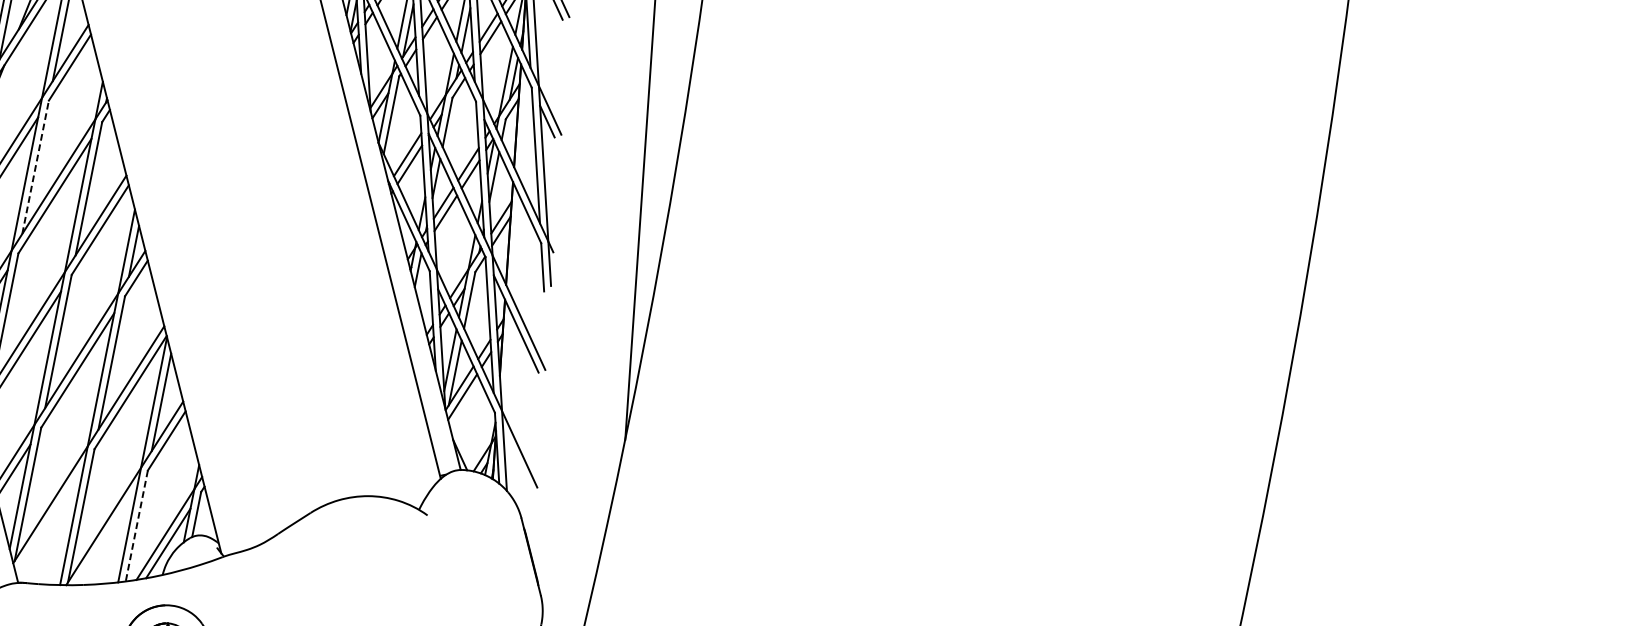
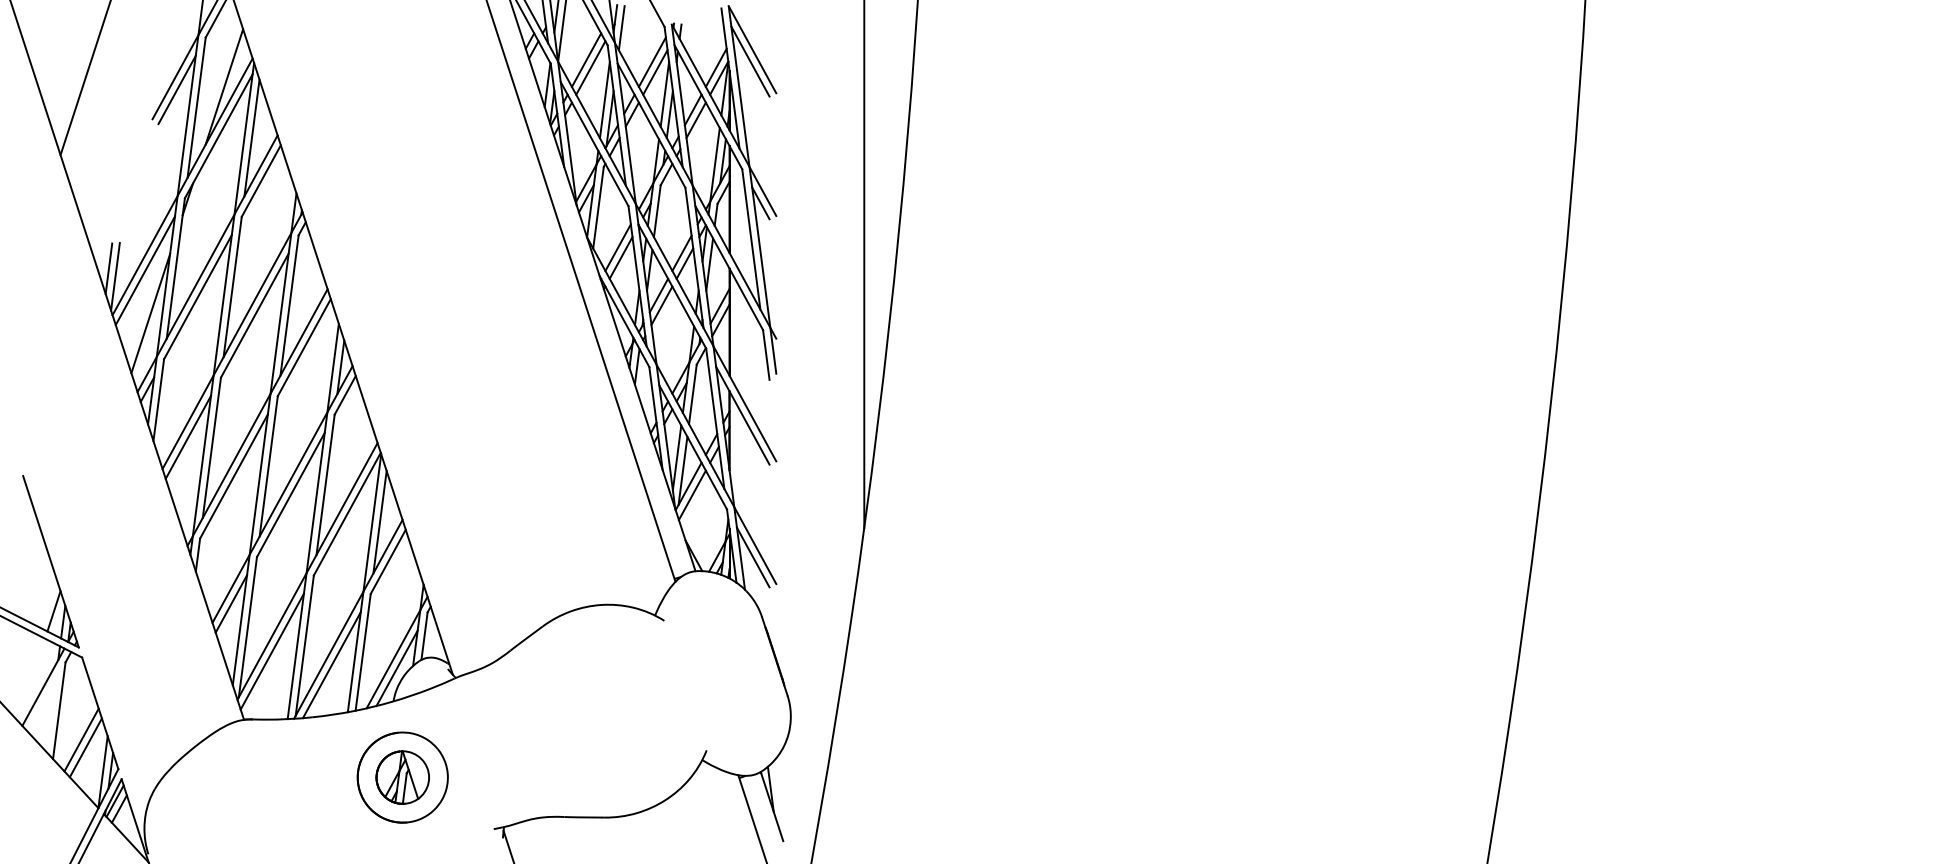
line: (35, 167) -> (232, 287), dashed -> solid
line: (516, 460) -> (752, 557), added
line: (48, 519) -> (271, 651), added
line: (137, 526) -> (363, 652), dashed -> solid
line: (105, 536) -> (331, 665), added

